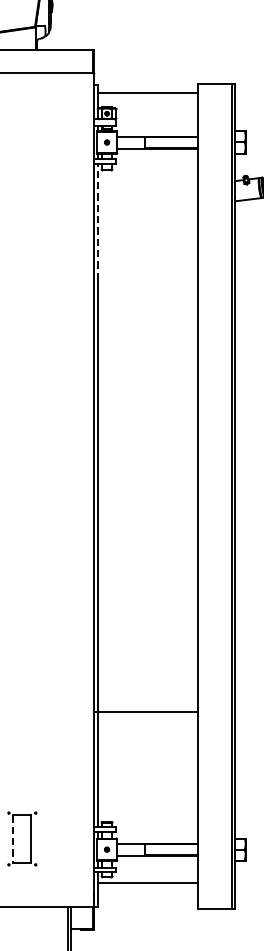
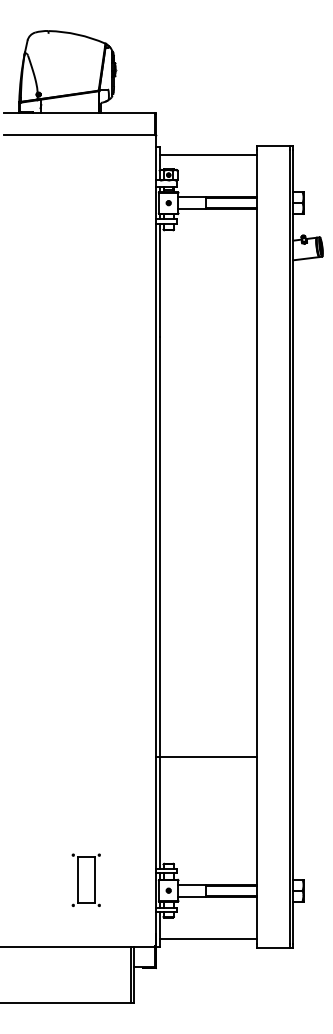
line: (98, 221) -> (160, 279), dashed -> solid
line: (13, 839) -> (77, 880), dashed -> solid
line: (147, 883) -> (208, 939), moved

